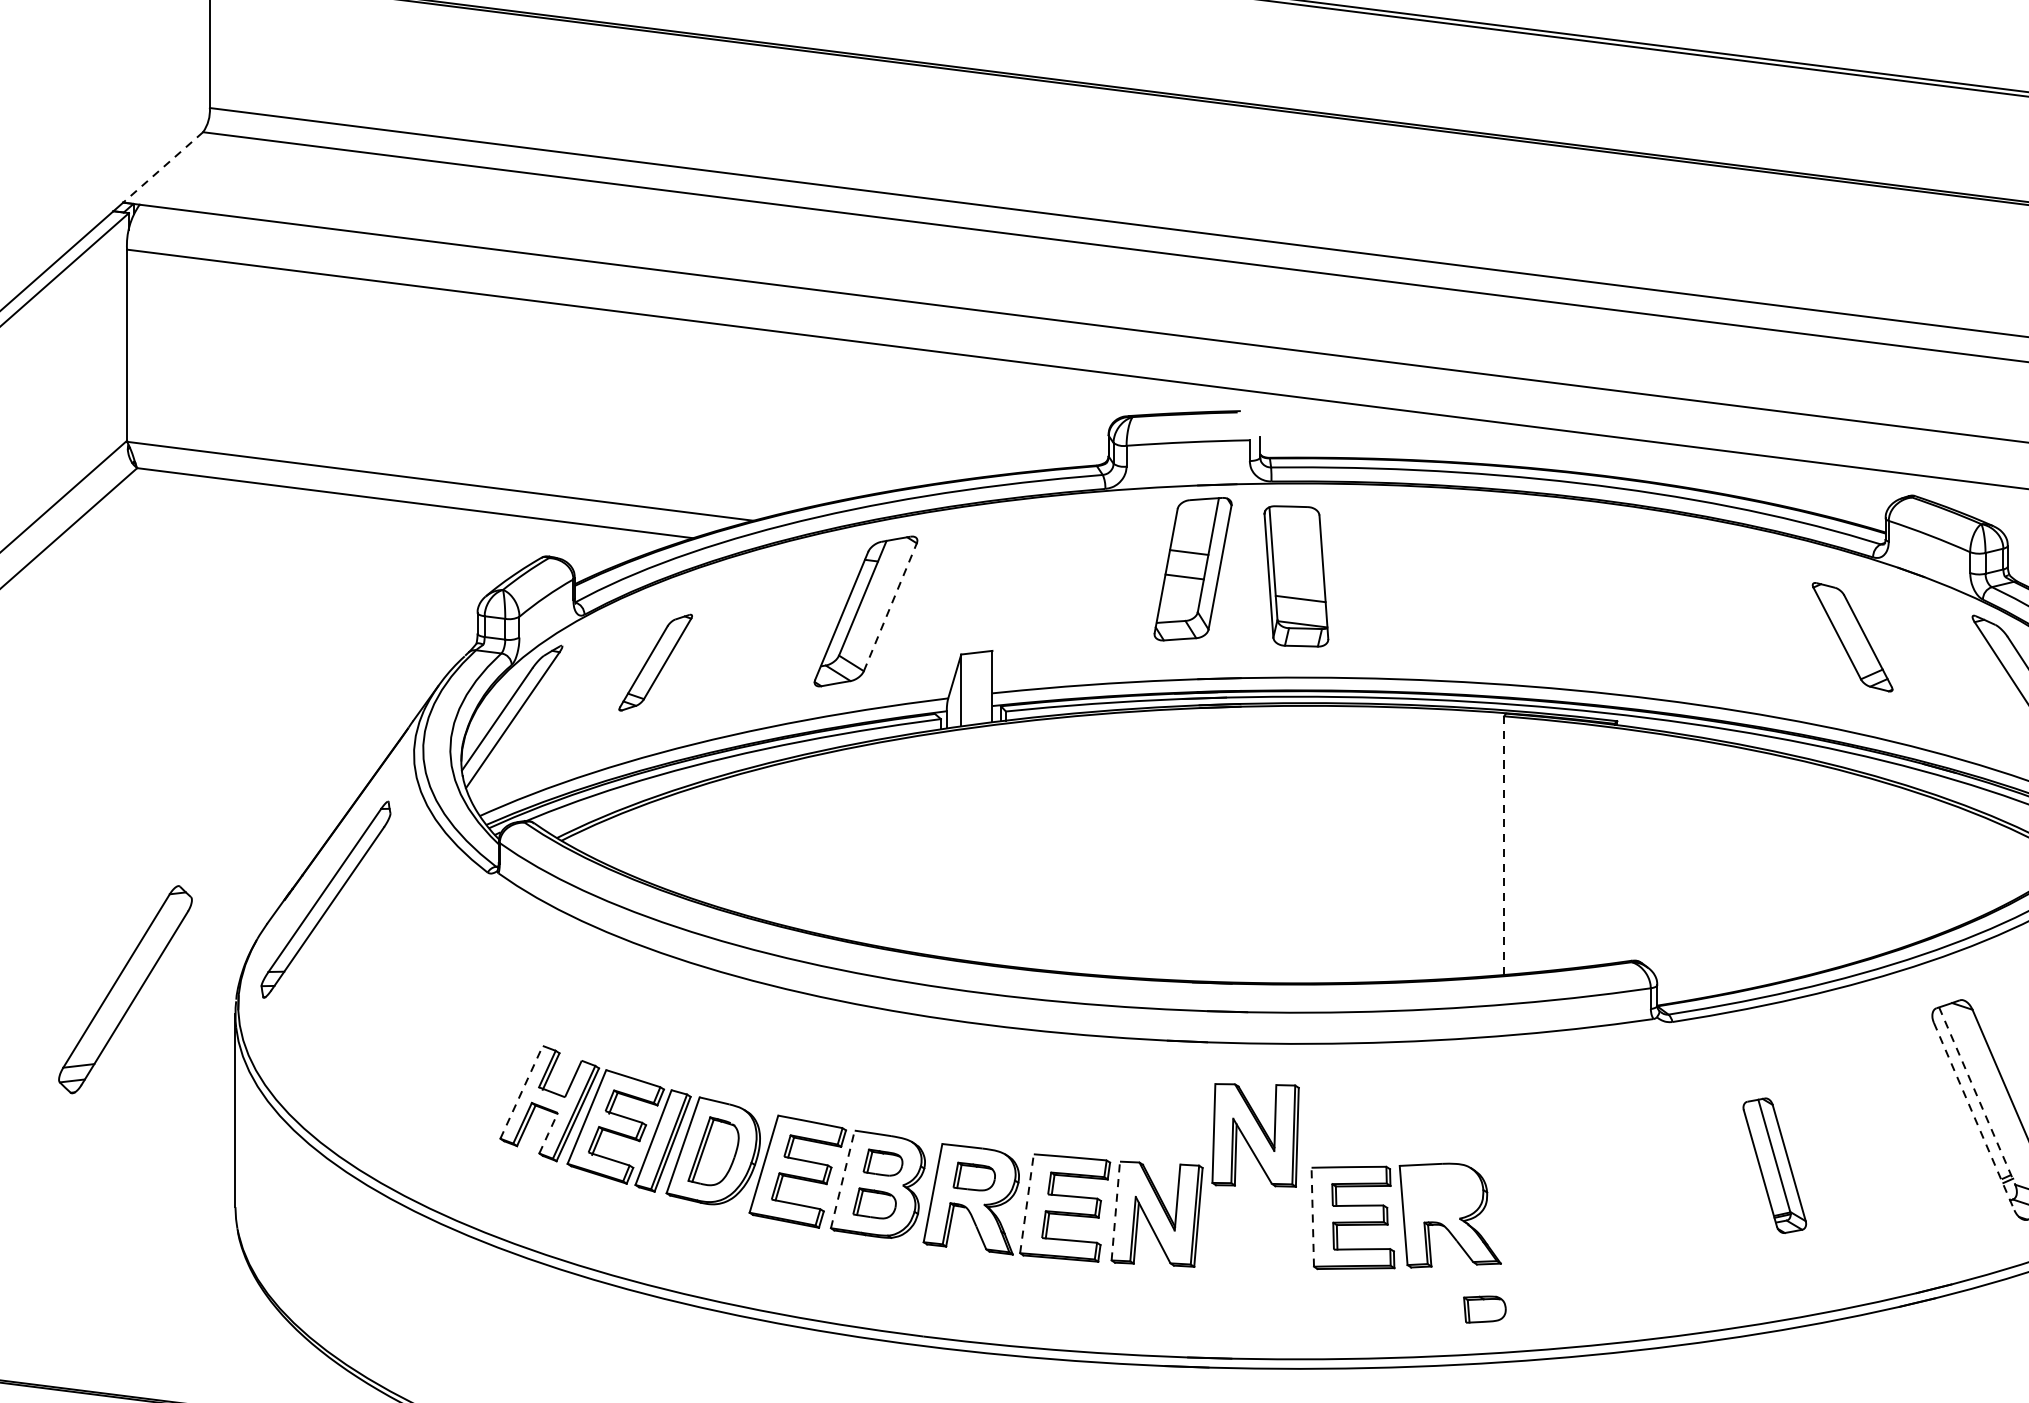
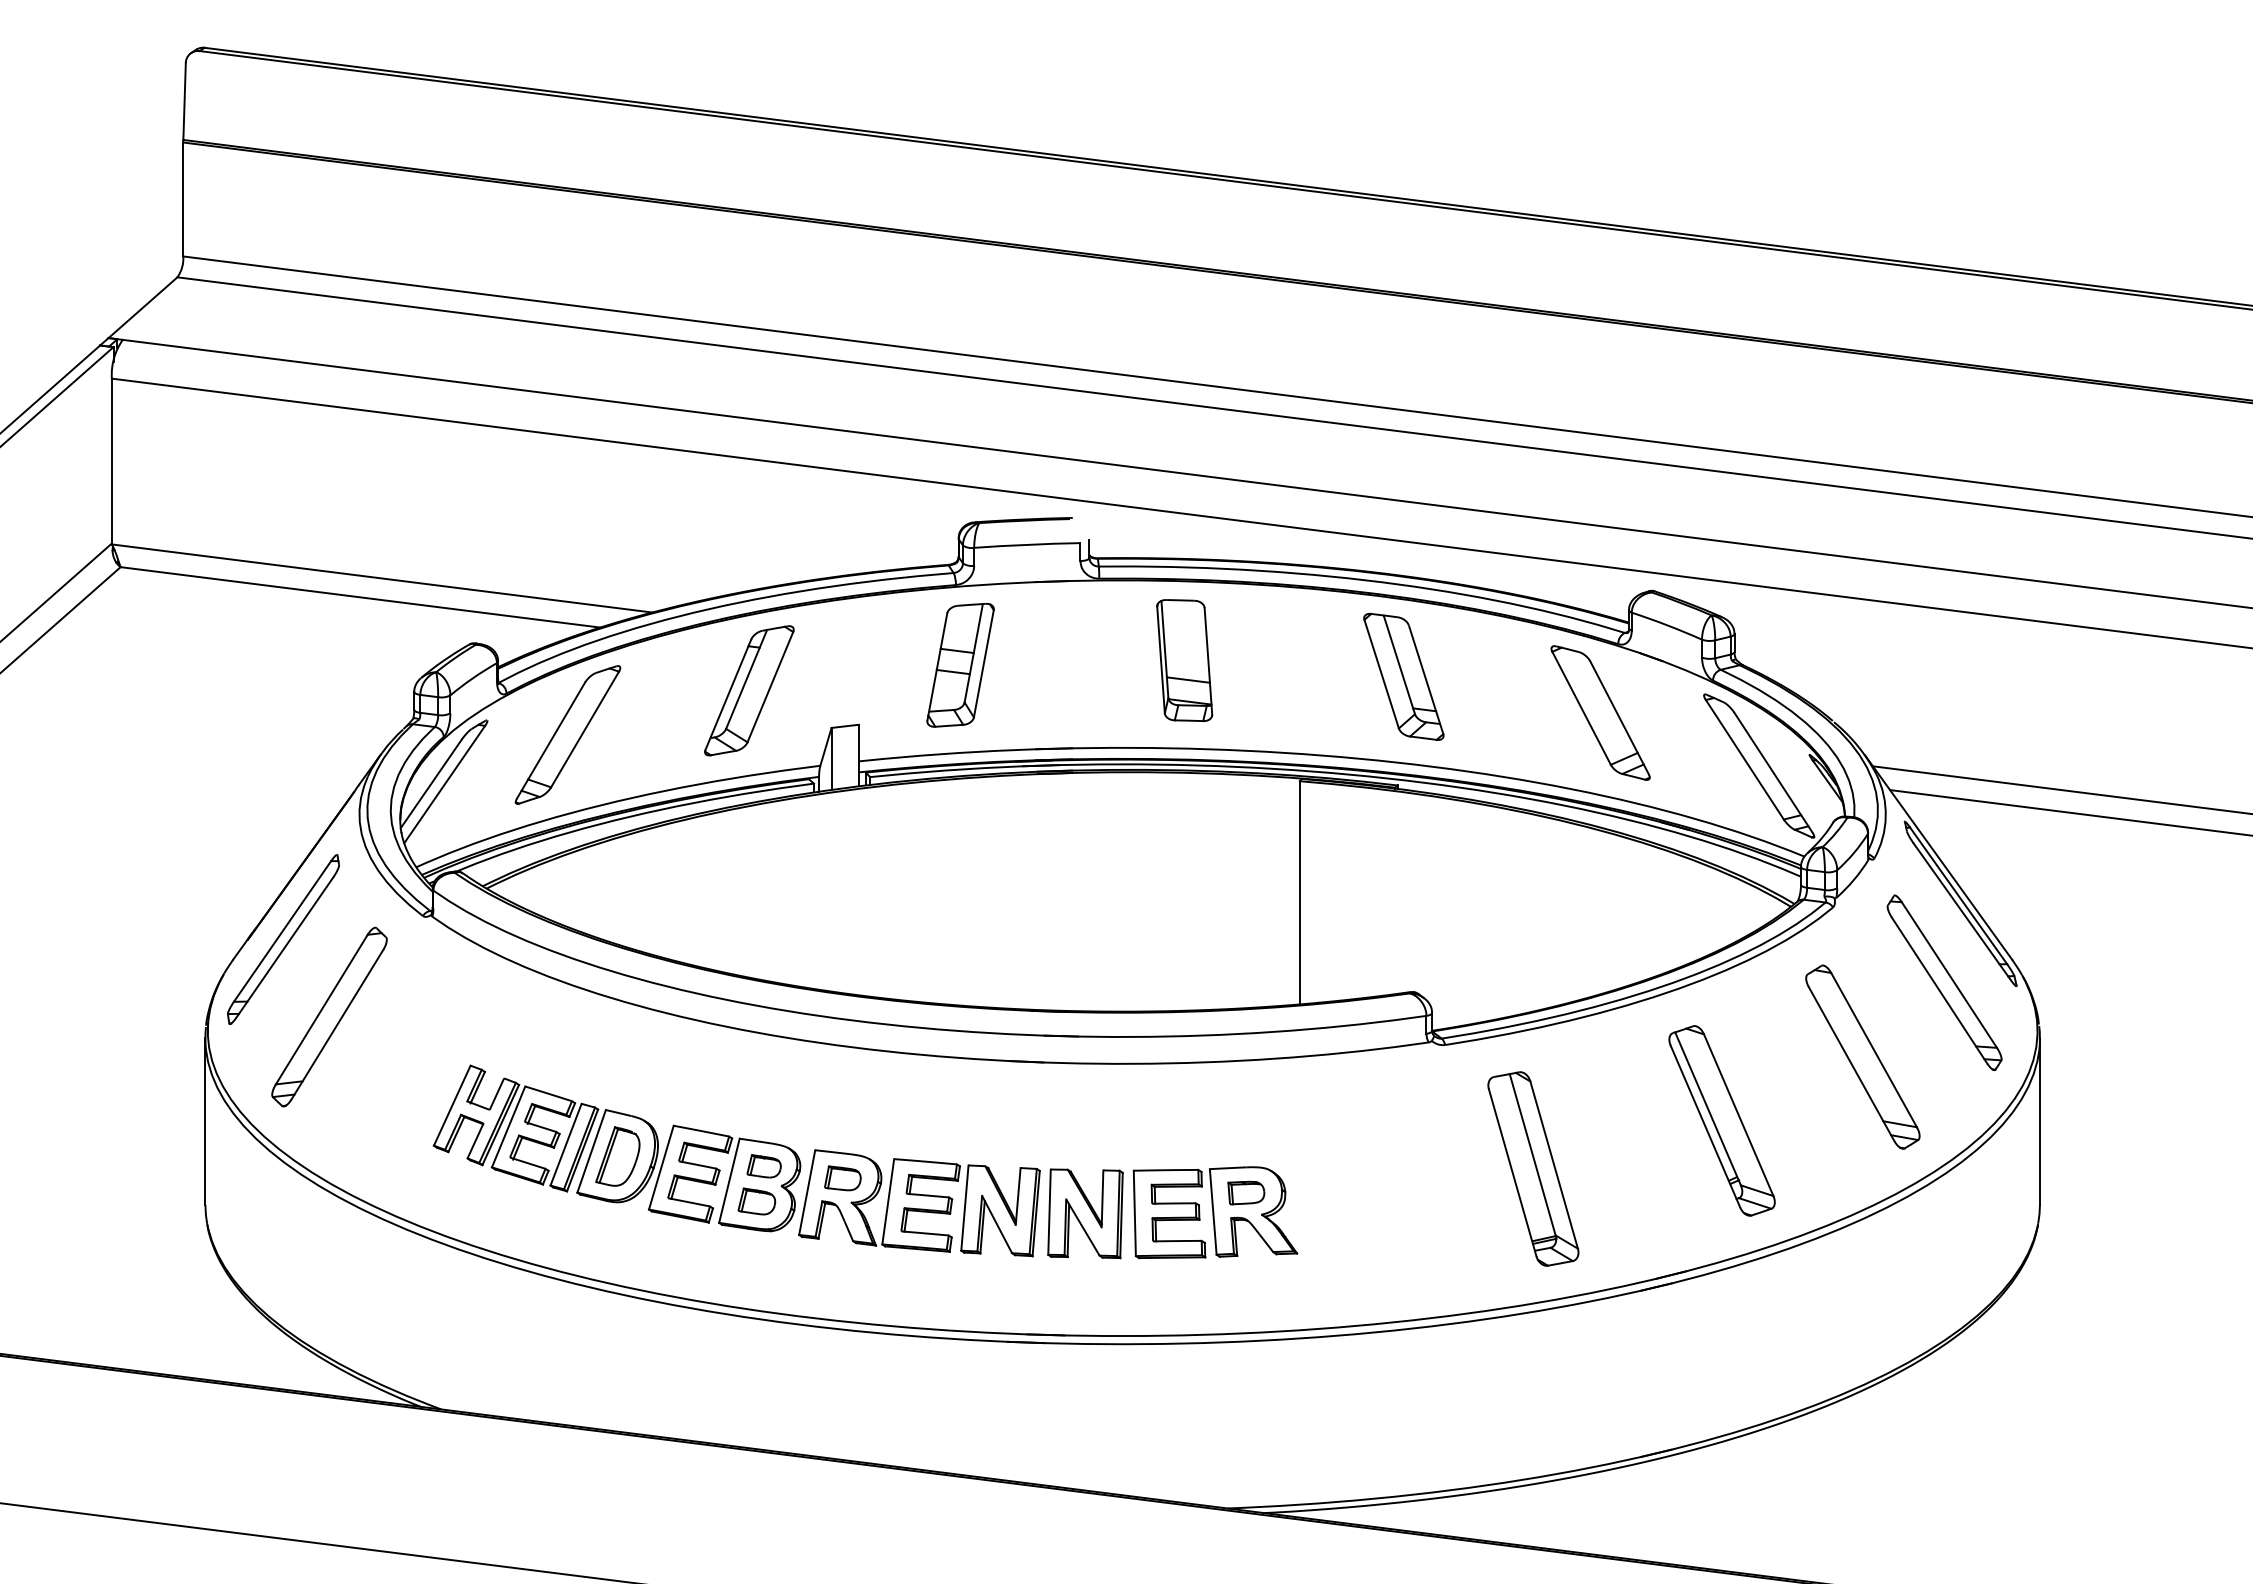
line: (163, 167) -> (143, 307), dashed -> solid
part: (1193, 569) -> (960, 665), moved
part: (1296, 576) -> (1184, 660), moved
part: (1624, 594) -> (1403, 676), added
line: (890, 607) -> (770, 687), dashed -> solid
part: (1852, 636) -> (1600, 712), size x1.43
part: (655, 662) -> (567, 734), size x1.67
line: (1503, 845) -> (1299, 892), dashed -> solid
part: (125, 988) -> (329, 1016), moved
line: (521, 1092) -> (452, 1105), dashed -> solid
line: (1977, 1096) -> (1708, 1109), dashed -> solid
line: (1974, 1116) -> (1705, 1126), dashed -> solid
line: (548, 1132) -> (475, 1140), dashed -> solid
part: (1255, 1135) -> (1085, 1213), moved
part: (1774, 1165) -> (1533, 1168), size x1.67
line: (842, 1179) -> (729, 1180), dashed -> solid
line: (1027, 1203) -> (888, 1201), dashed -> solid
line: (1115, 1211) -> (964, 1208), dashed -> solid
line: (1312, 1217) -> (1134, 1213), dashed -> solid
part: (1485, 1310) -> (1246, 1193), moved

